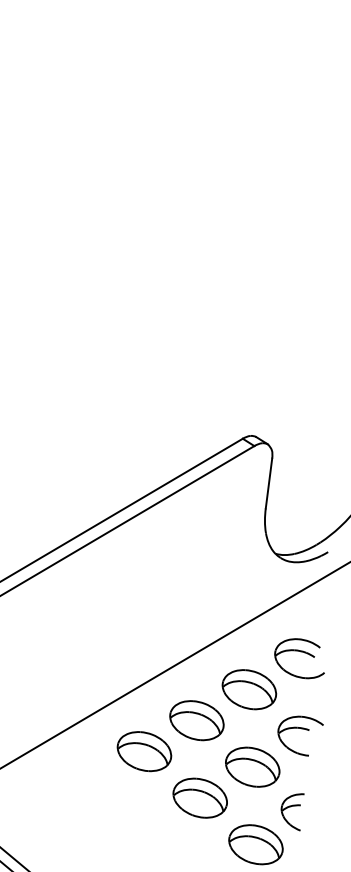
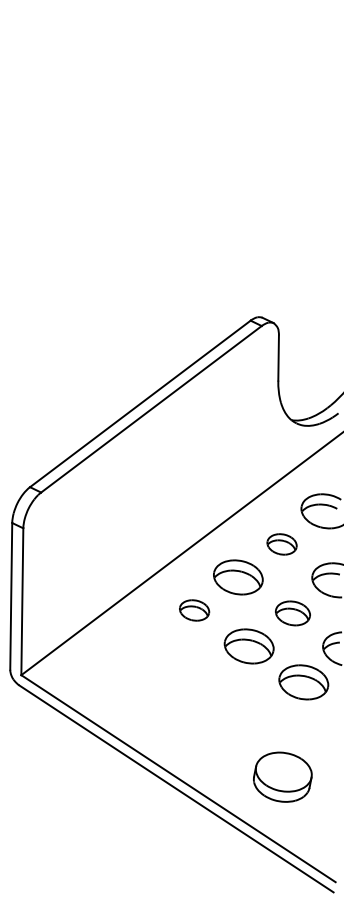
part: (248, 689) -> (281, 544), size x0.6
part: (144, 751) -> (194, 610), size x0.6
part: (252, 767) -> (292, 613), size x0.7

